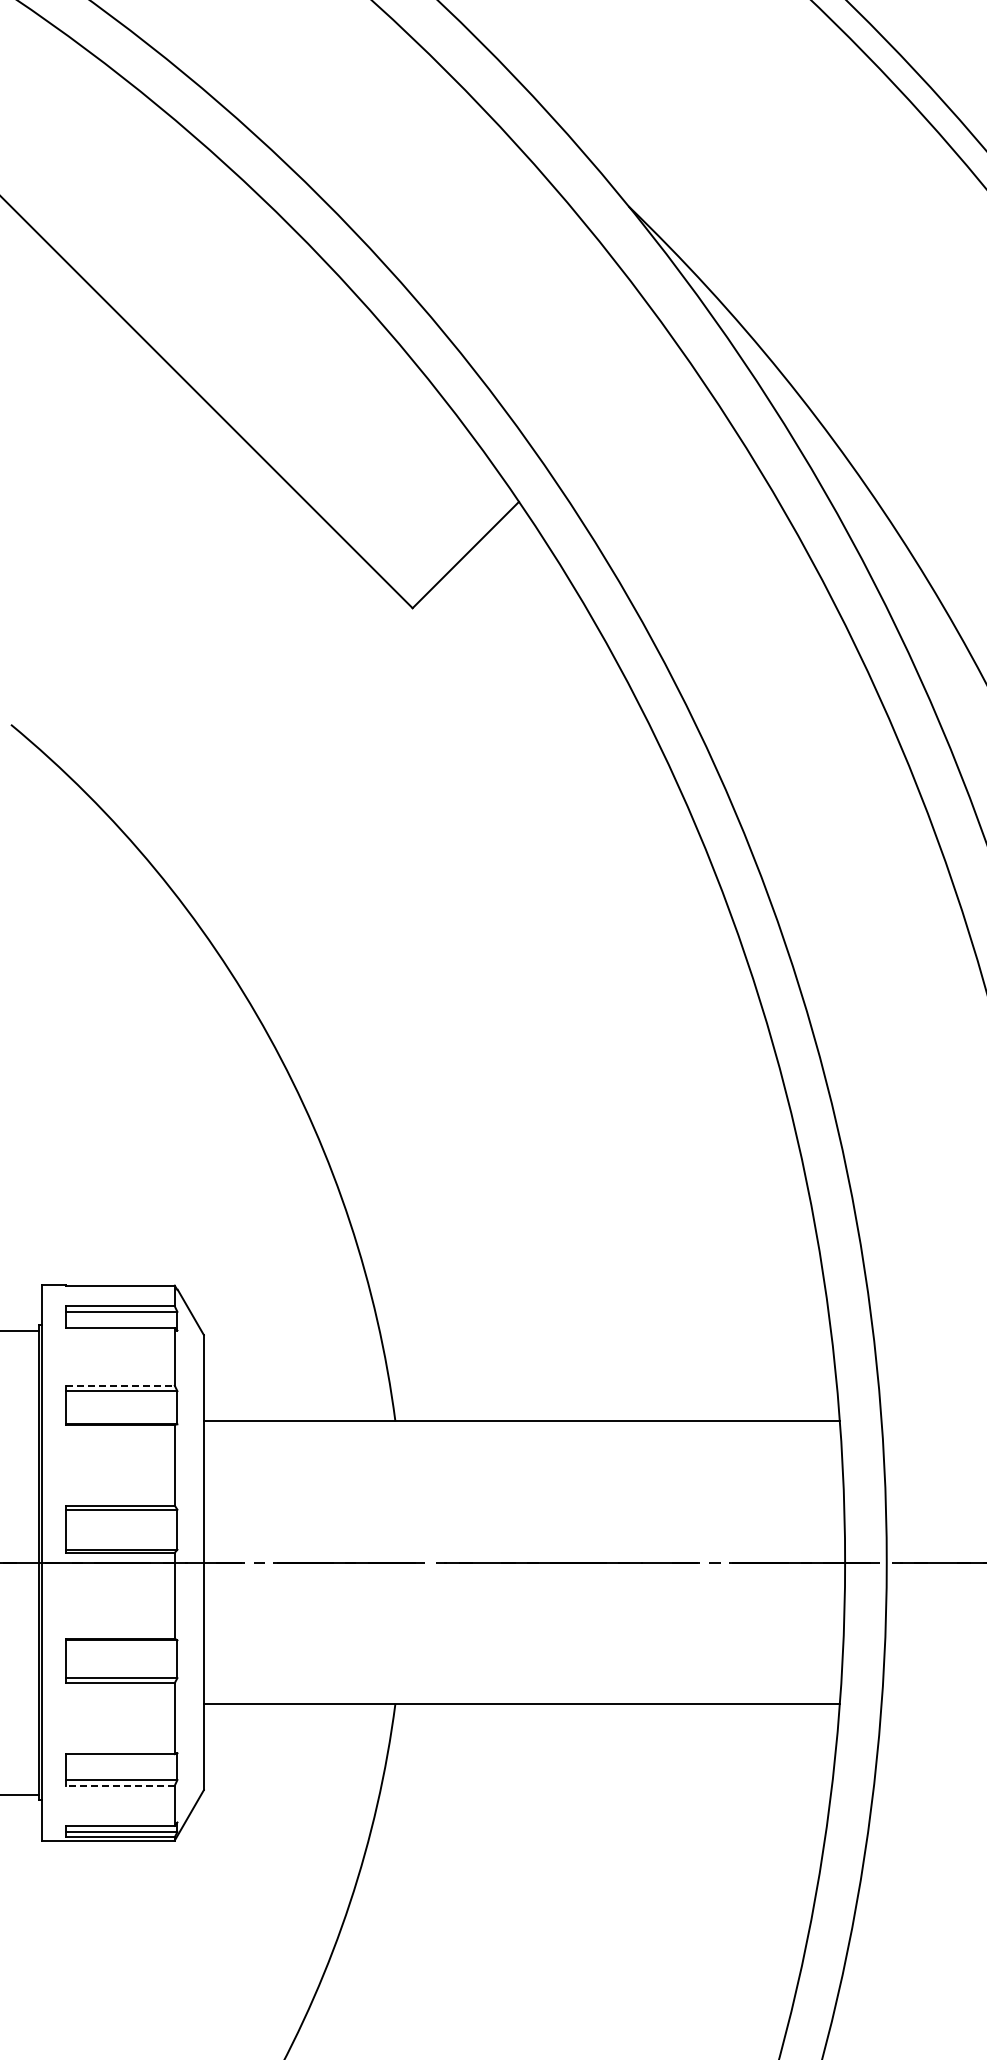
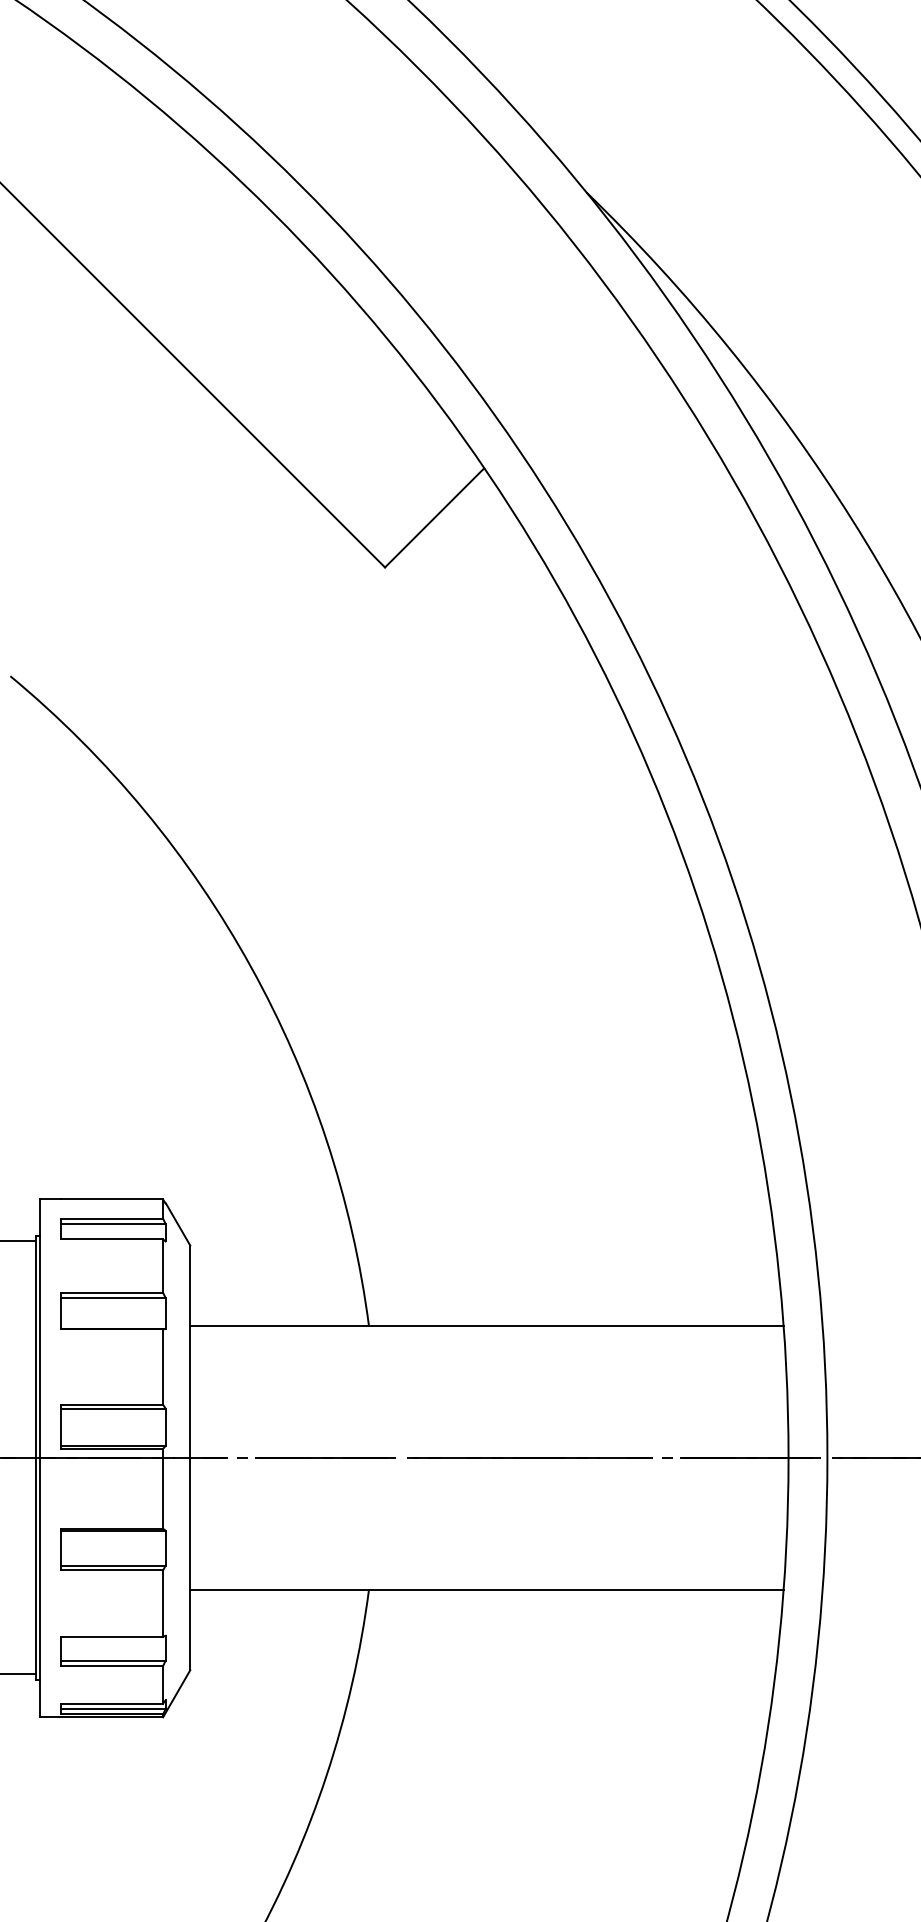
line: (120, 1385) -> (112, 1292), dashed -> solid
line: (120, 1785) -> (112, 1665), dashed -> solid

